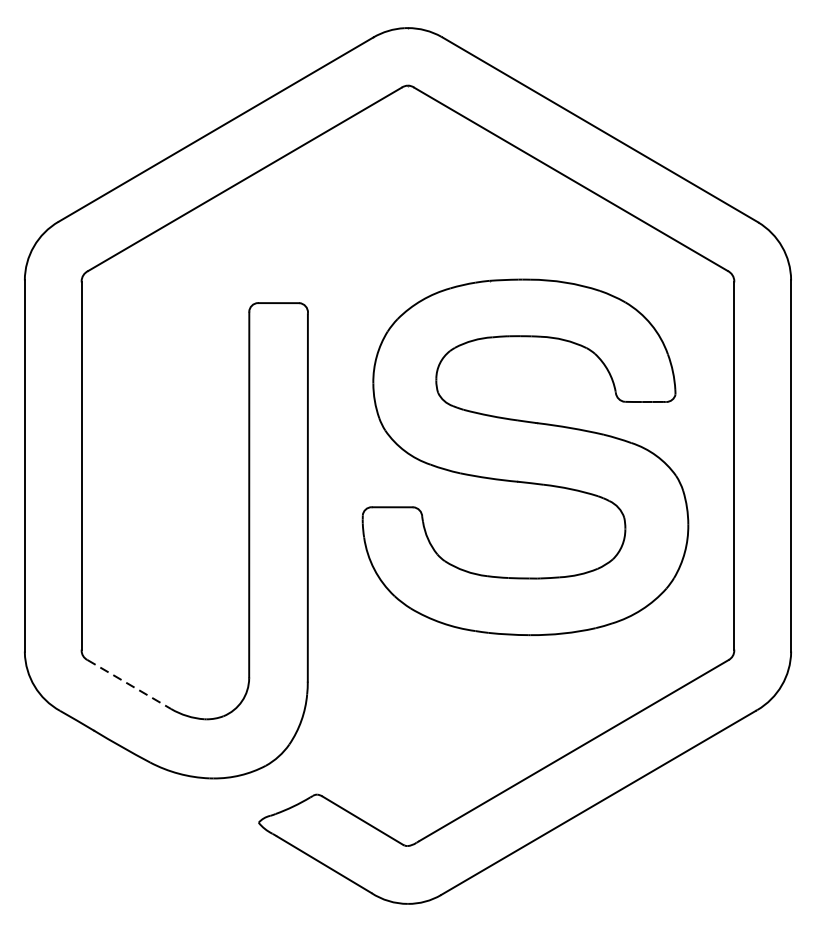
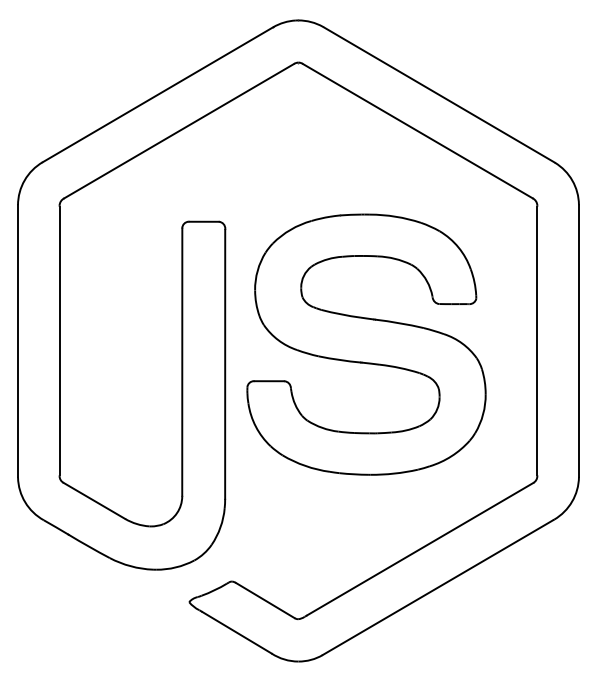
part: (525, 457) -> (366, 344), moved
line: (129, 683) -> (94, 500), dashed -> solid

